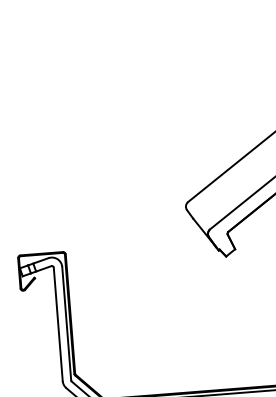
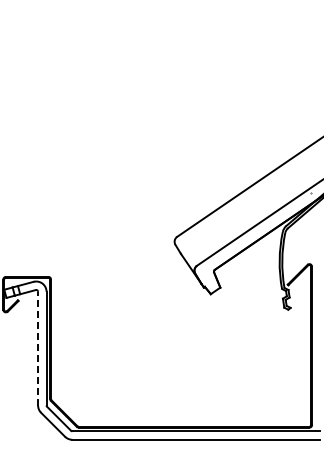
line: (58, 324) -> (38, 348), solid -> dashed

